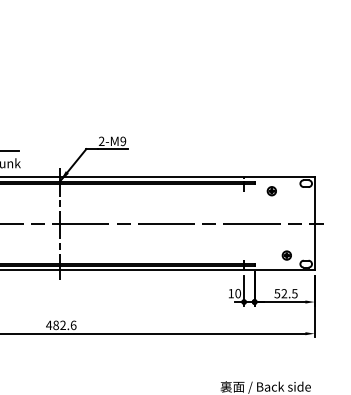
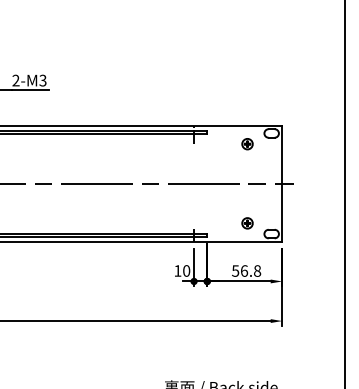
text: (123, 141) -> (43, 80), 2-M9 -> 2-M3
part: (271, 191) -> (247, 144), moved
text: (289, 293) -> (250, 270), 52.5 -> 56.8

